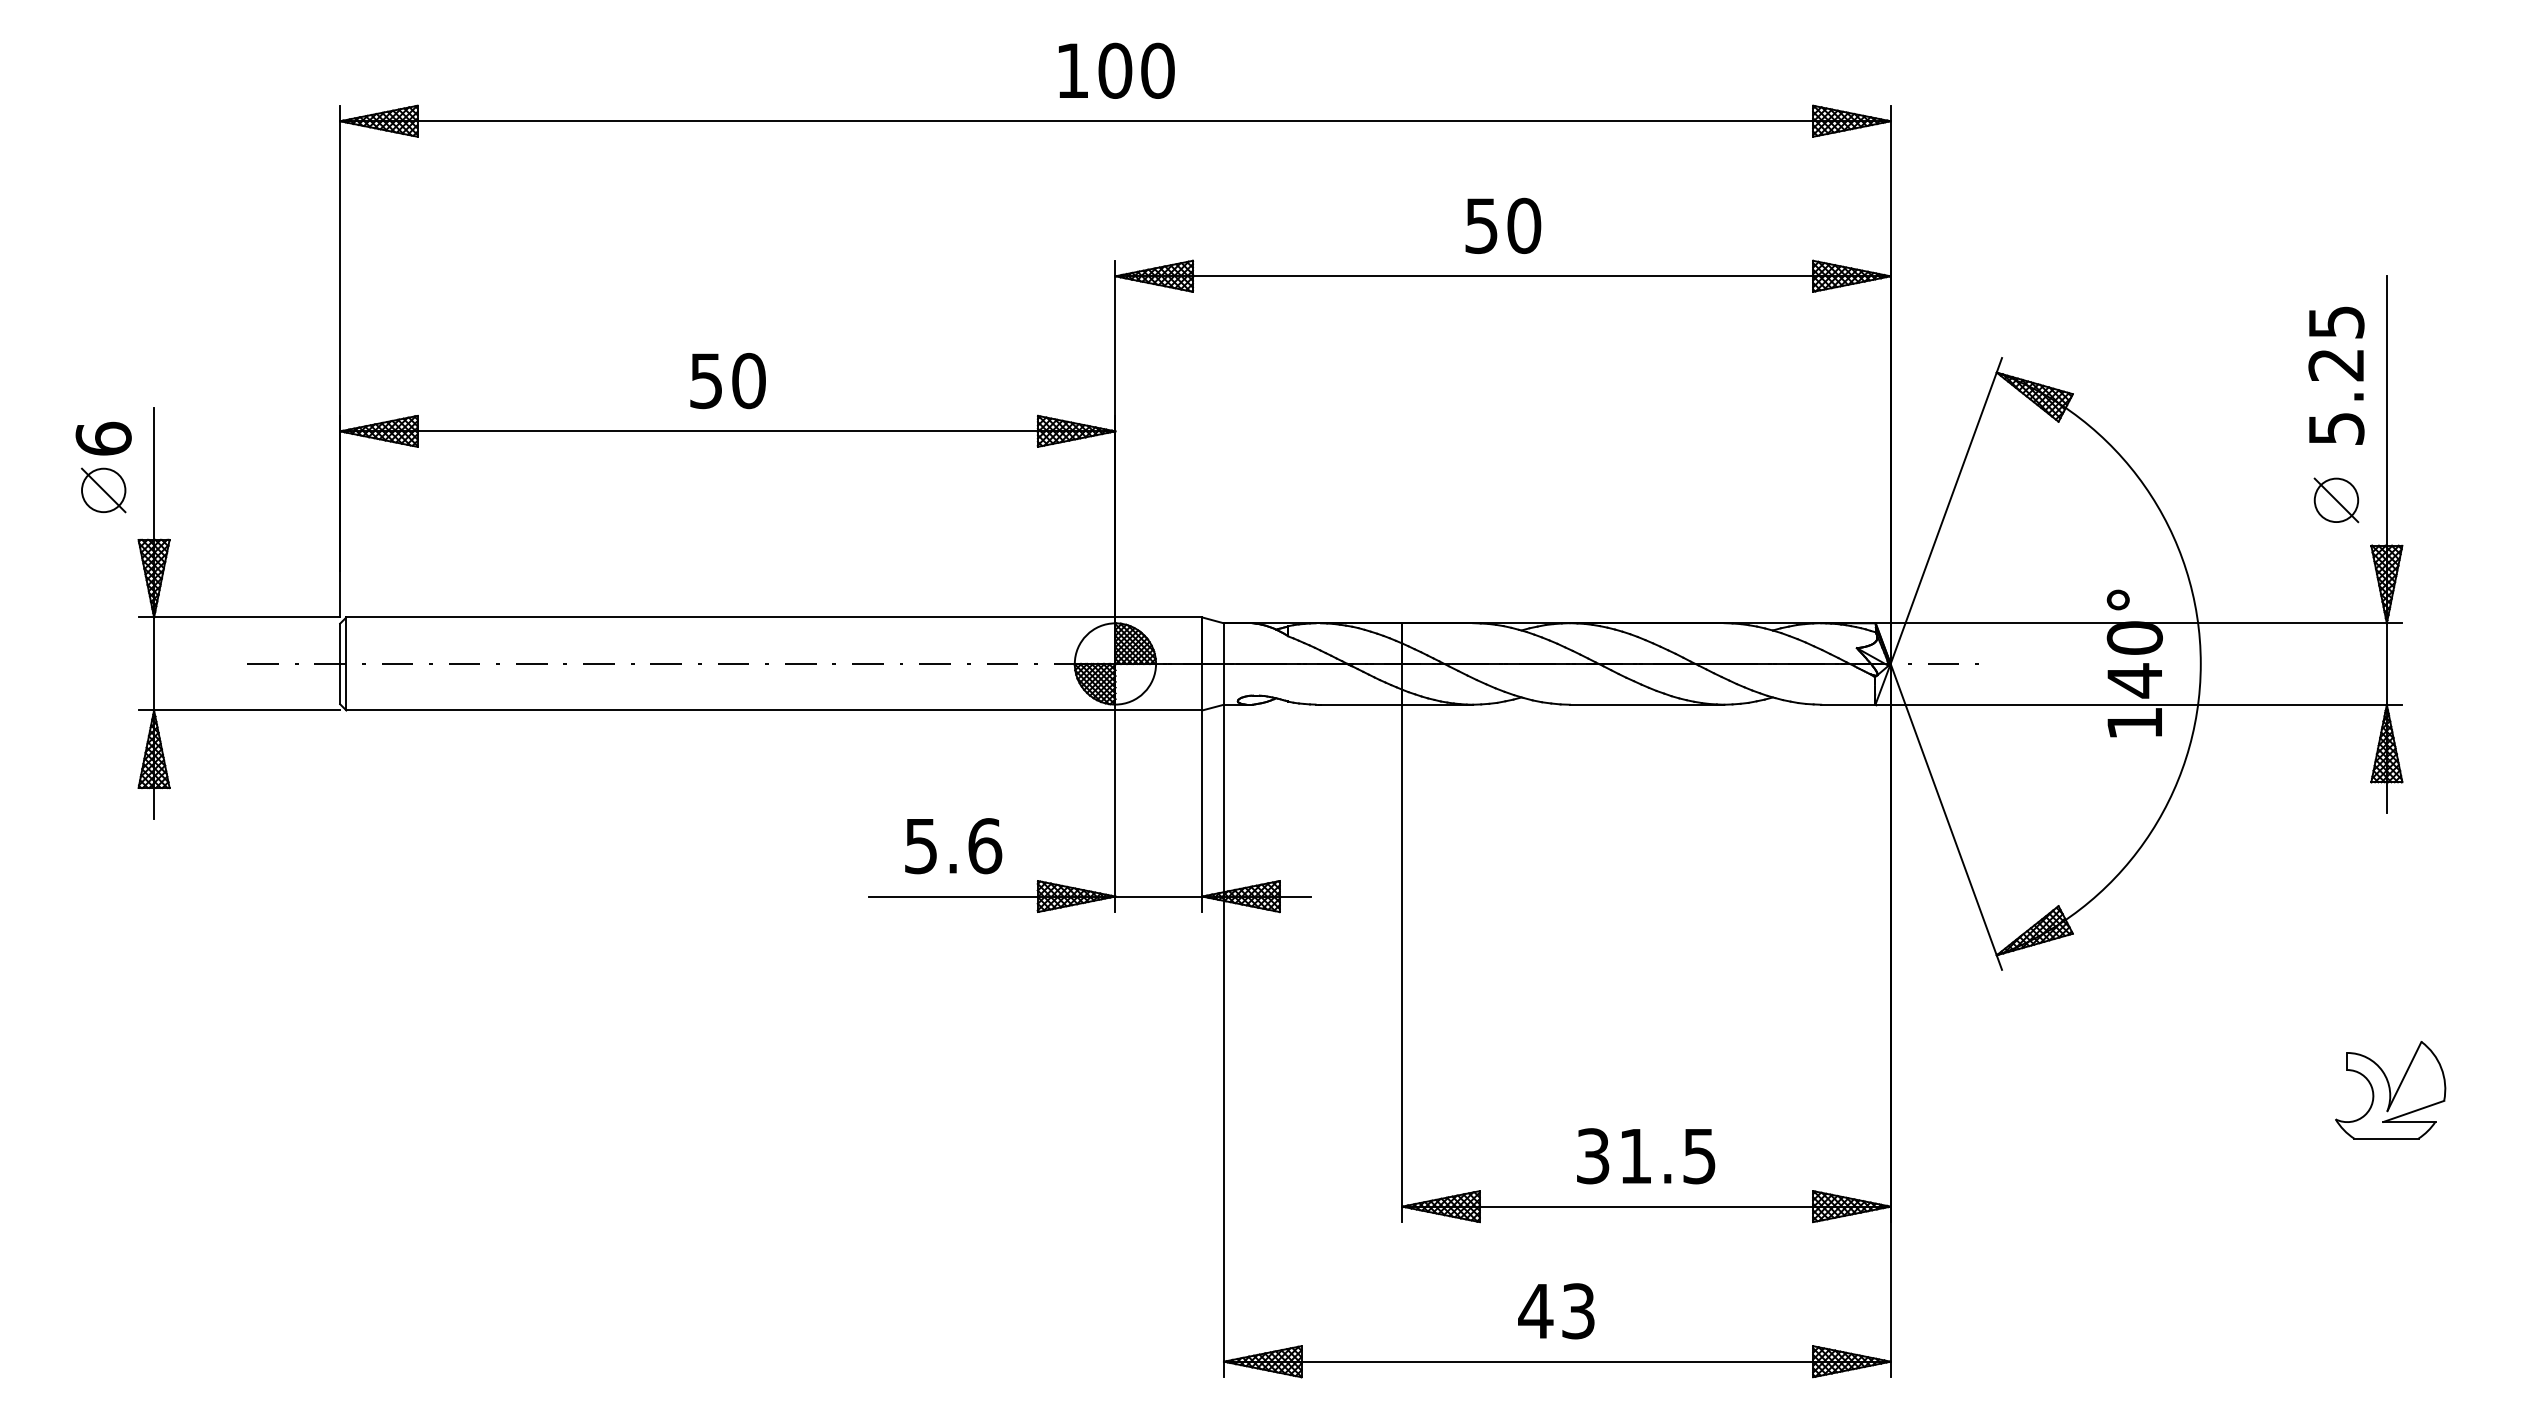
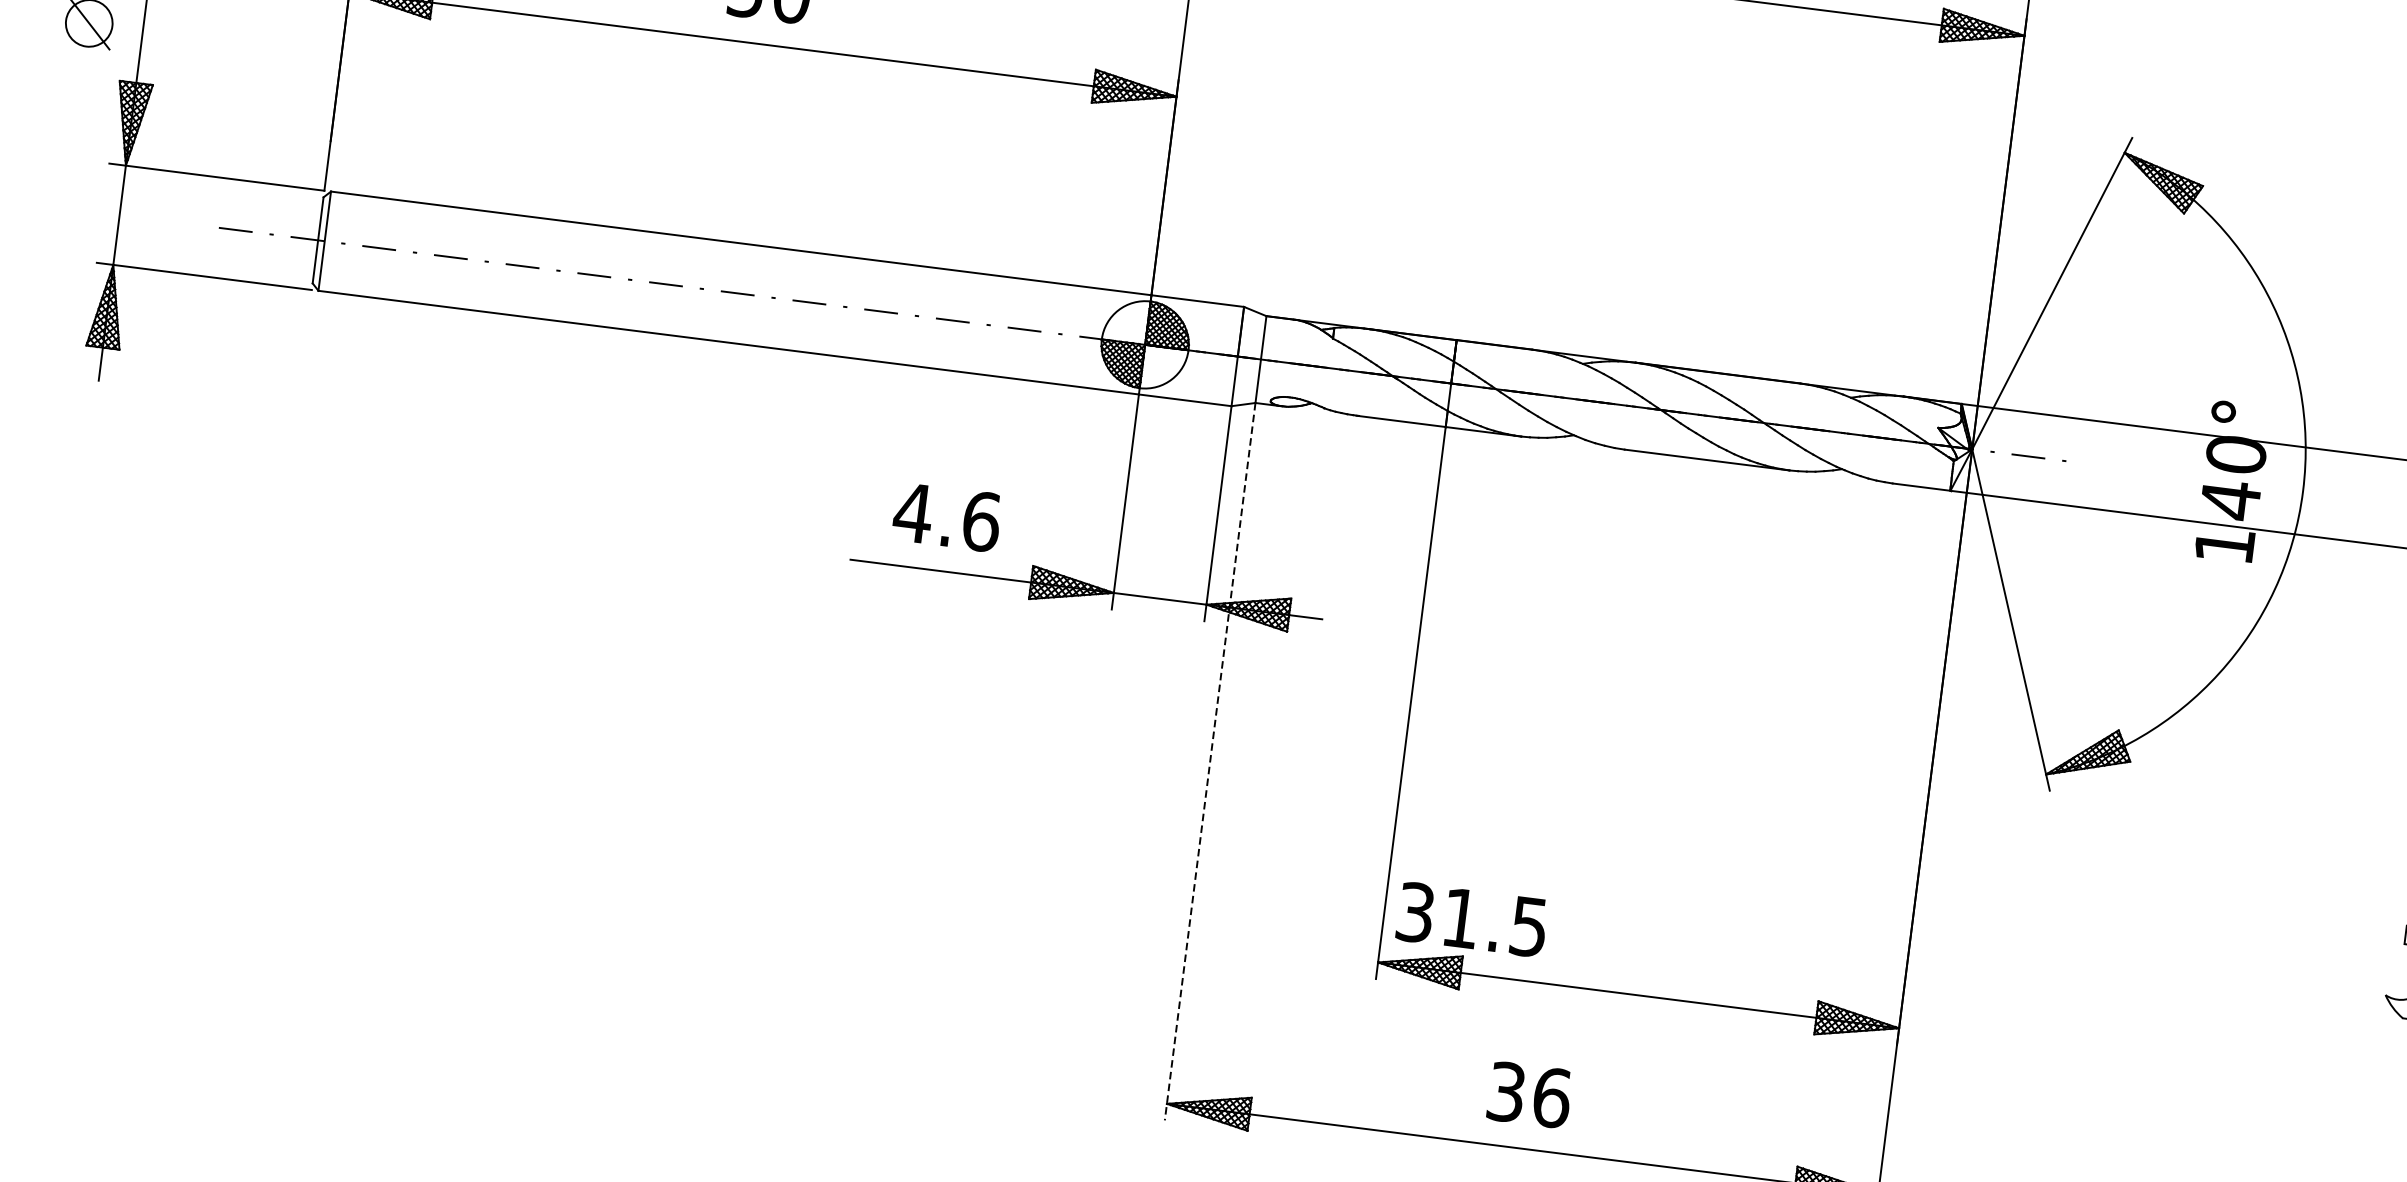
text: (920, 846) -> (912, 513), 5.6 -> 4.6
line: (1223, 1041) -> (1209, 762), solid -> dashed
text: (1646, 1156) -> (1472, 920), moved
text: (1556, 1311) -> (1528, 1095), 43 -> 36

